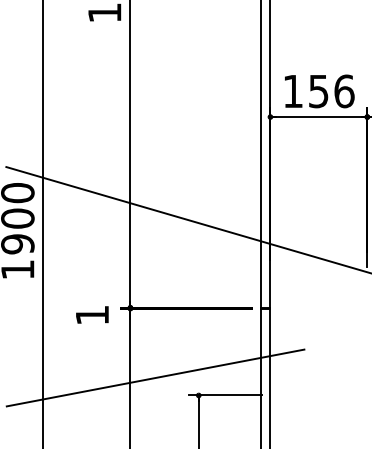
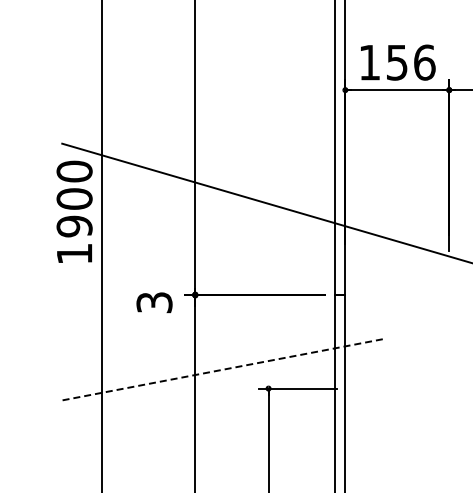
text: (92, 315) -> (154, 302), 1 -> 3
line: (154, 377) -> (221, 369), solid -> dashed

